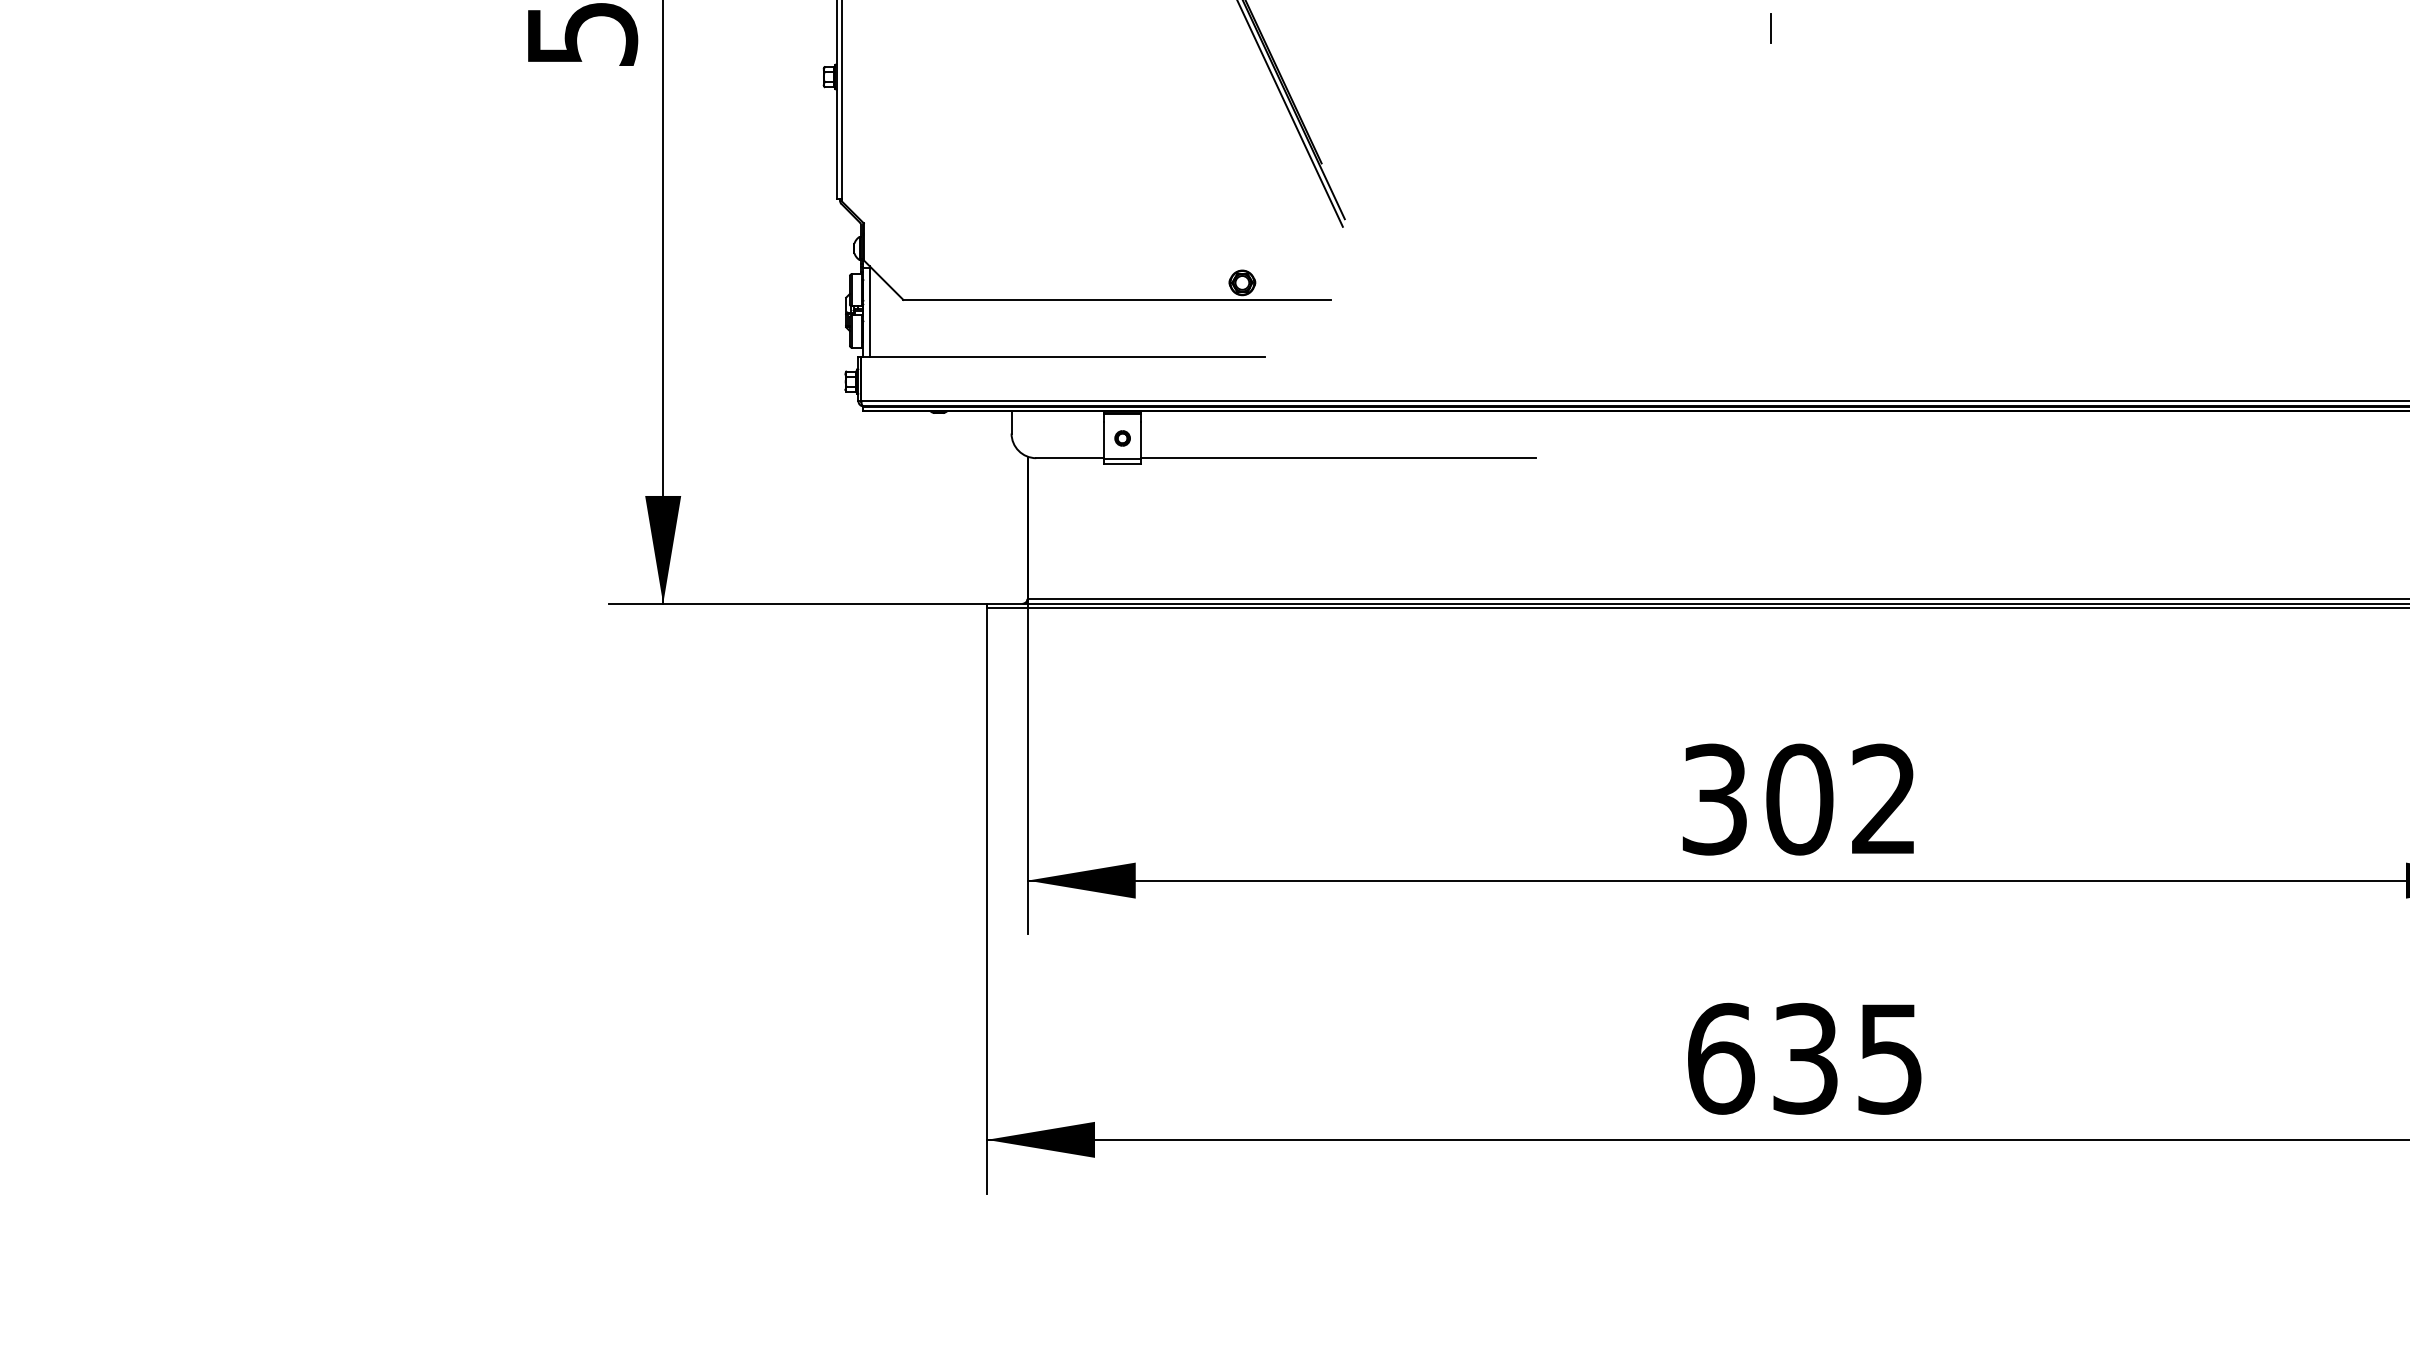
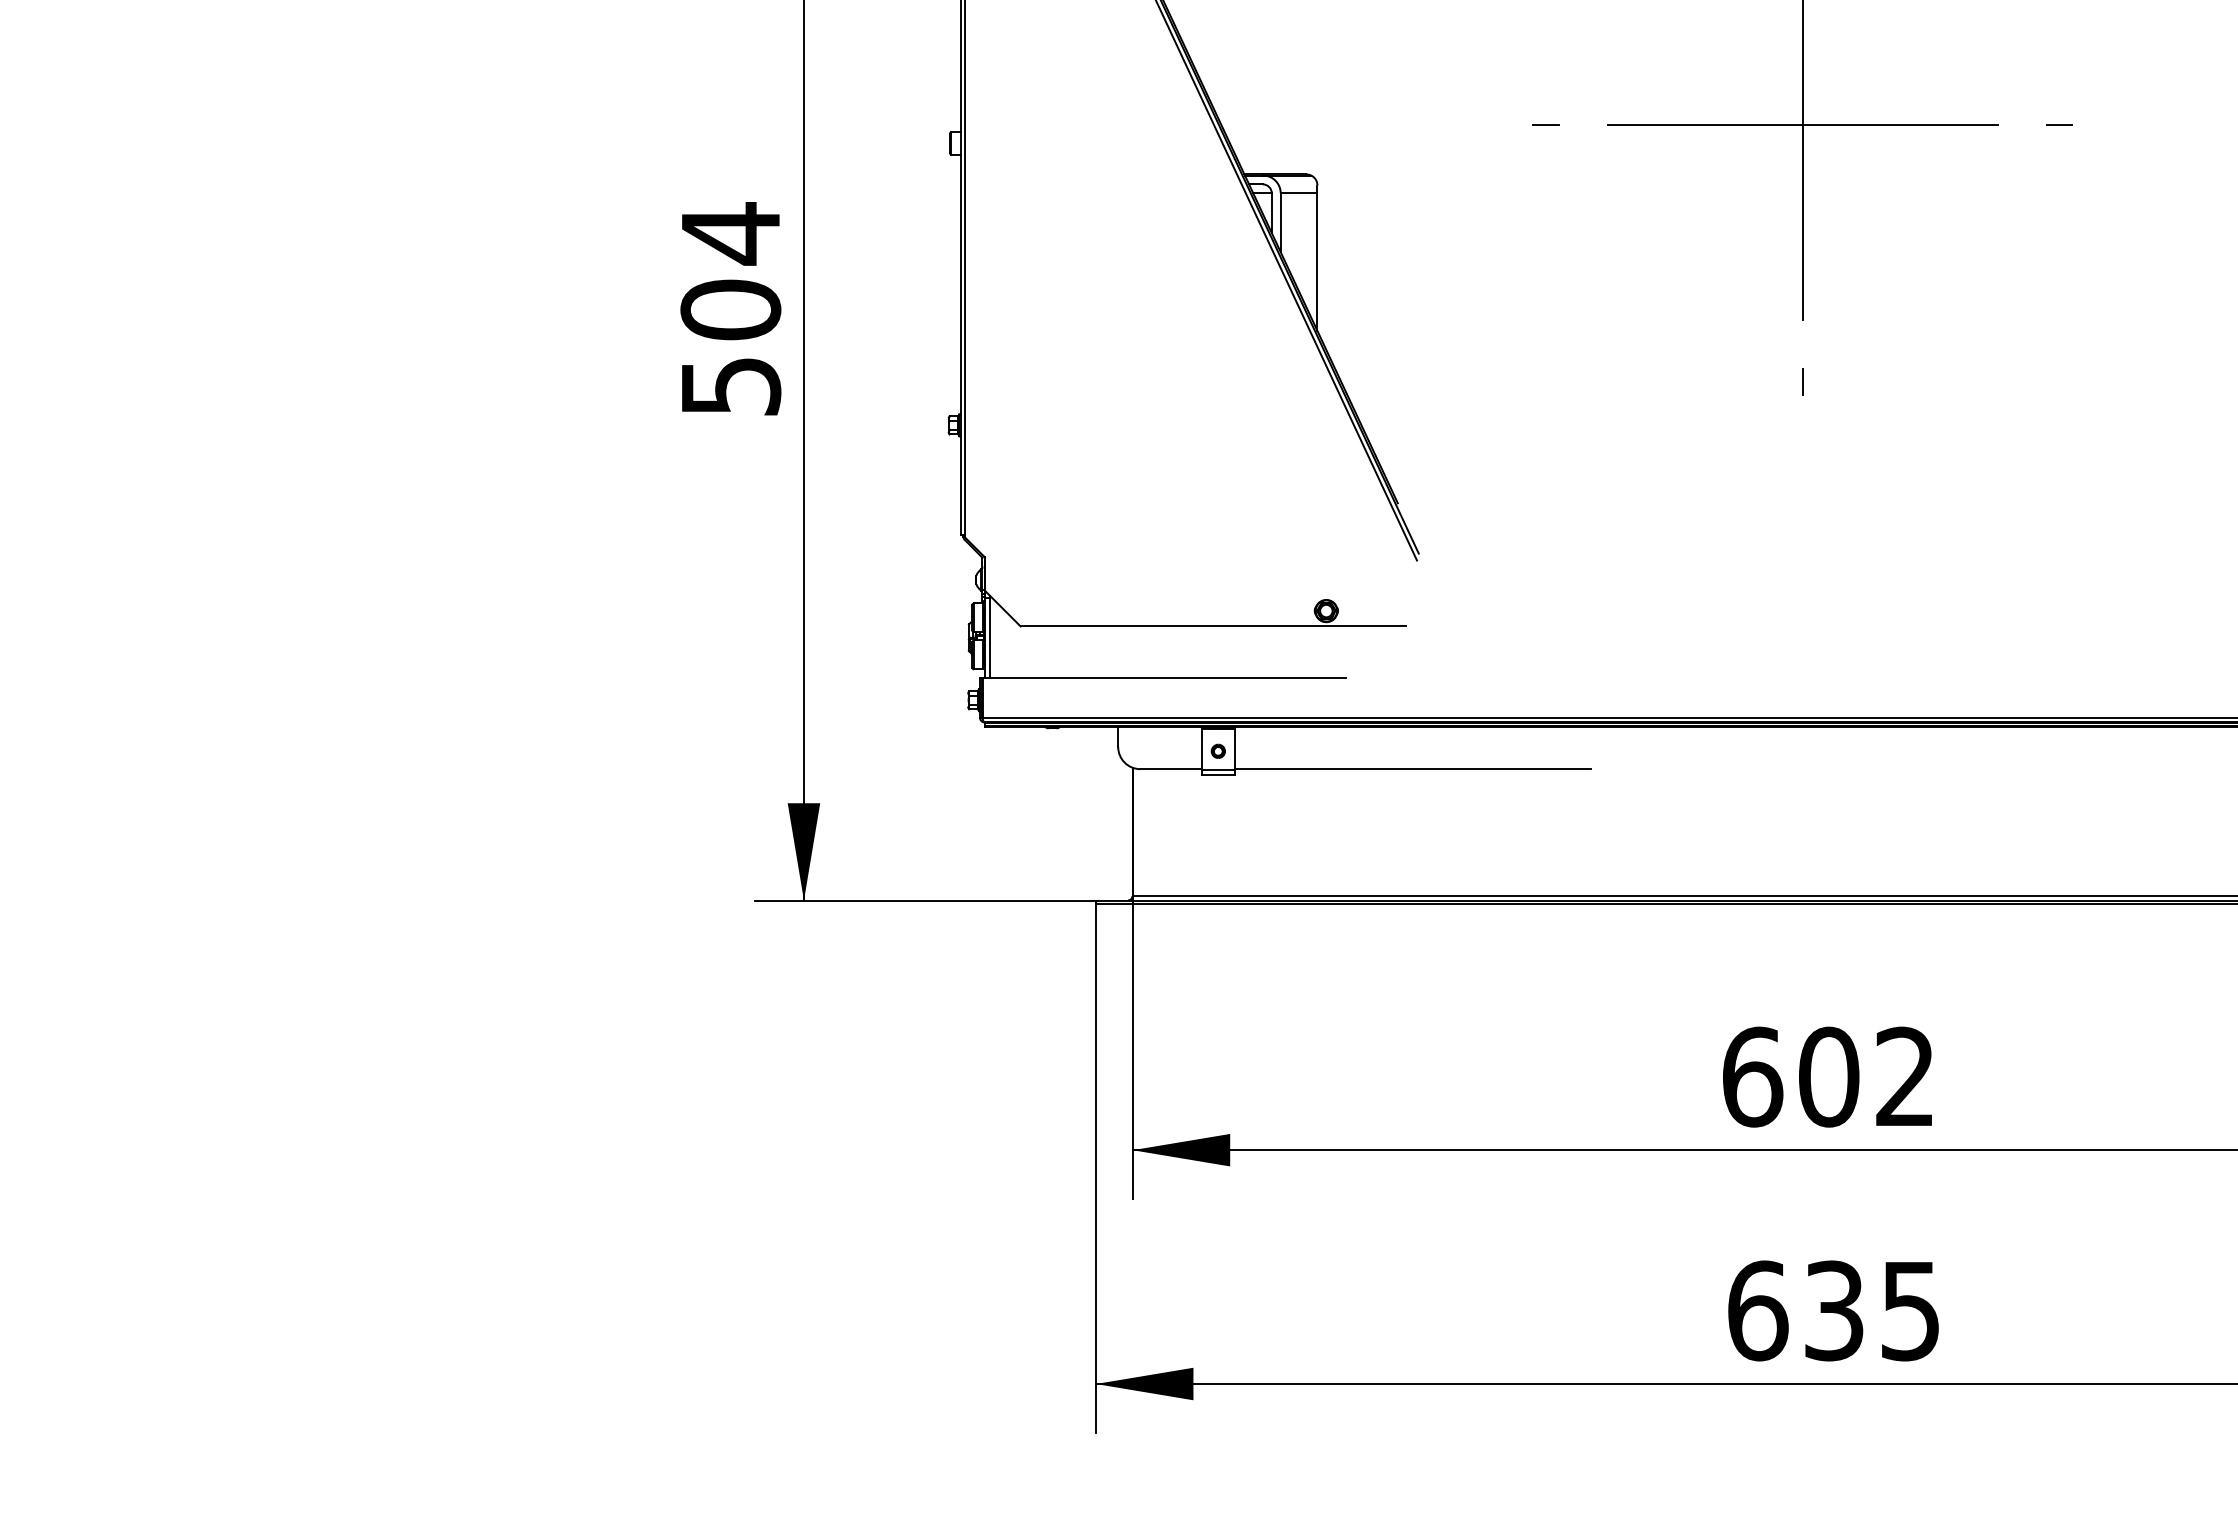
text: (1715, 798) -> (1753, 1076), 302 -> 602

